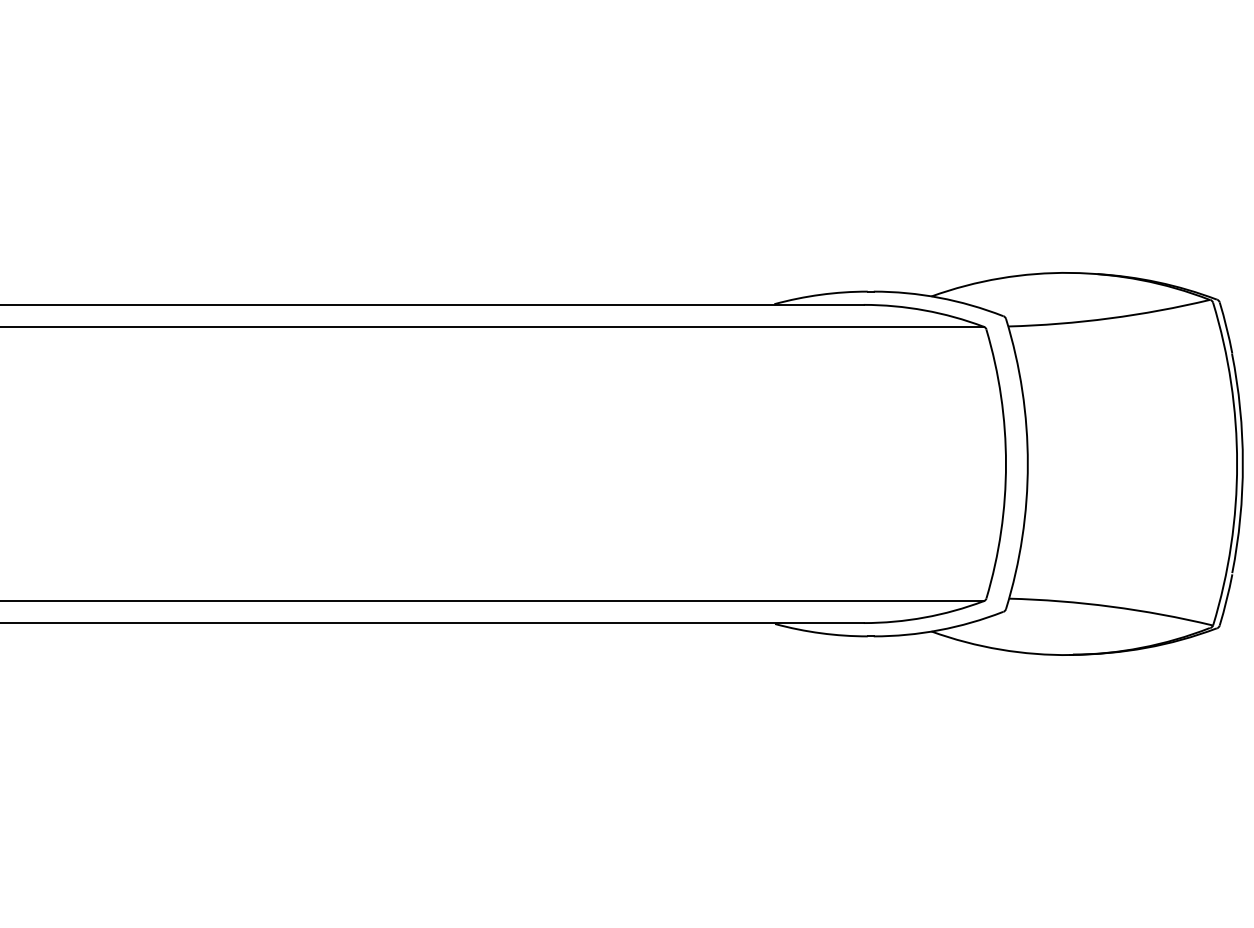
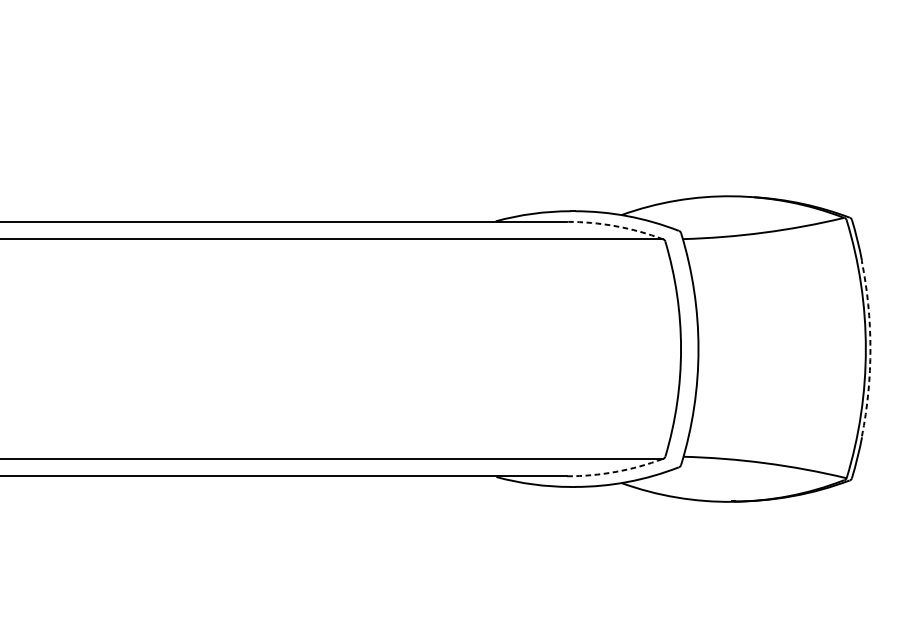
arc: (924, 310) -> (615, 226), solid -> dashed
arc: (1242, 463) -> (870, 348), solid -> dashed
arc: (924, 617) -> (615, 471), solid -> dashed

